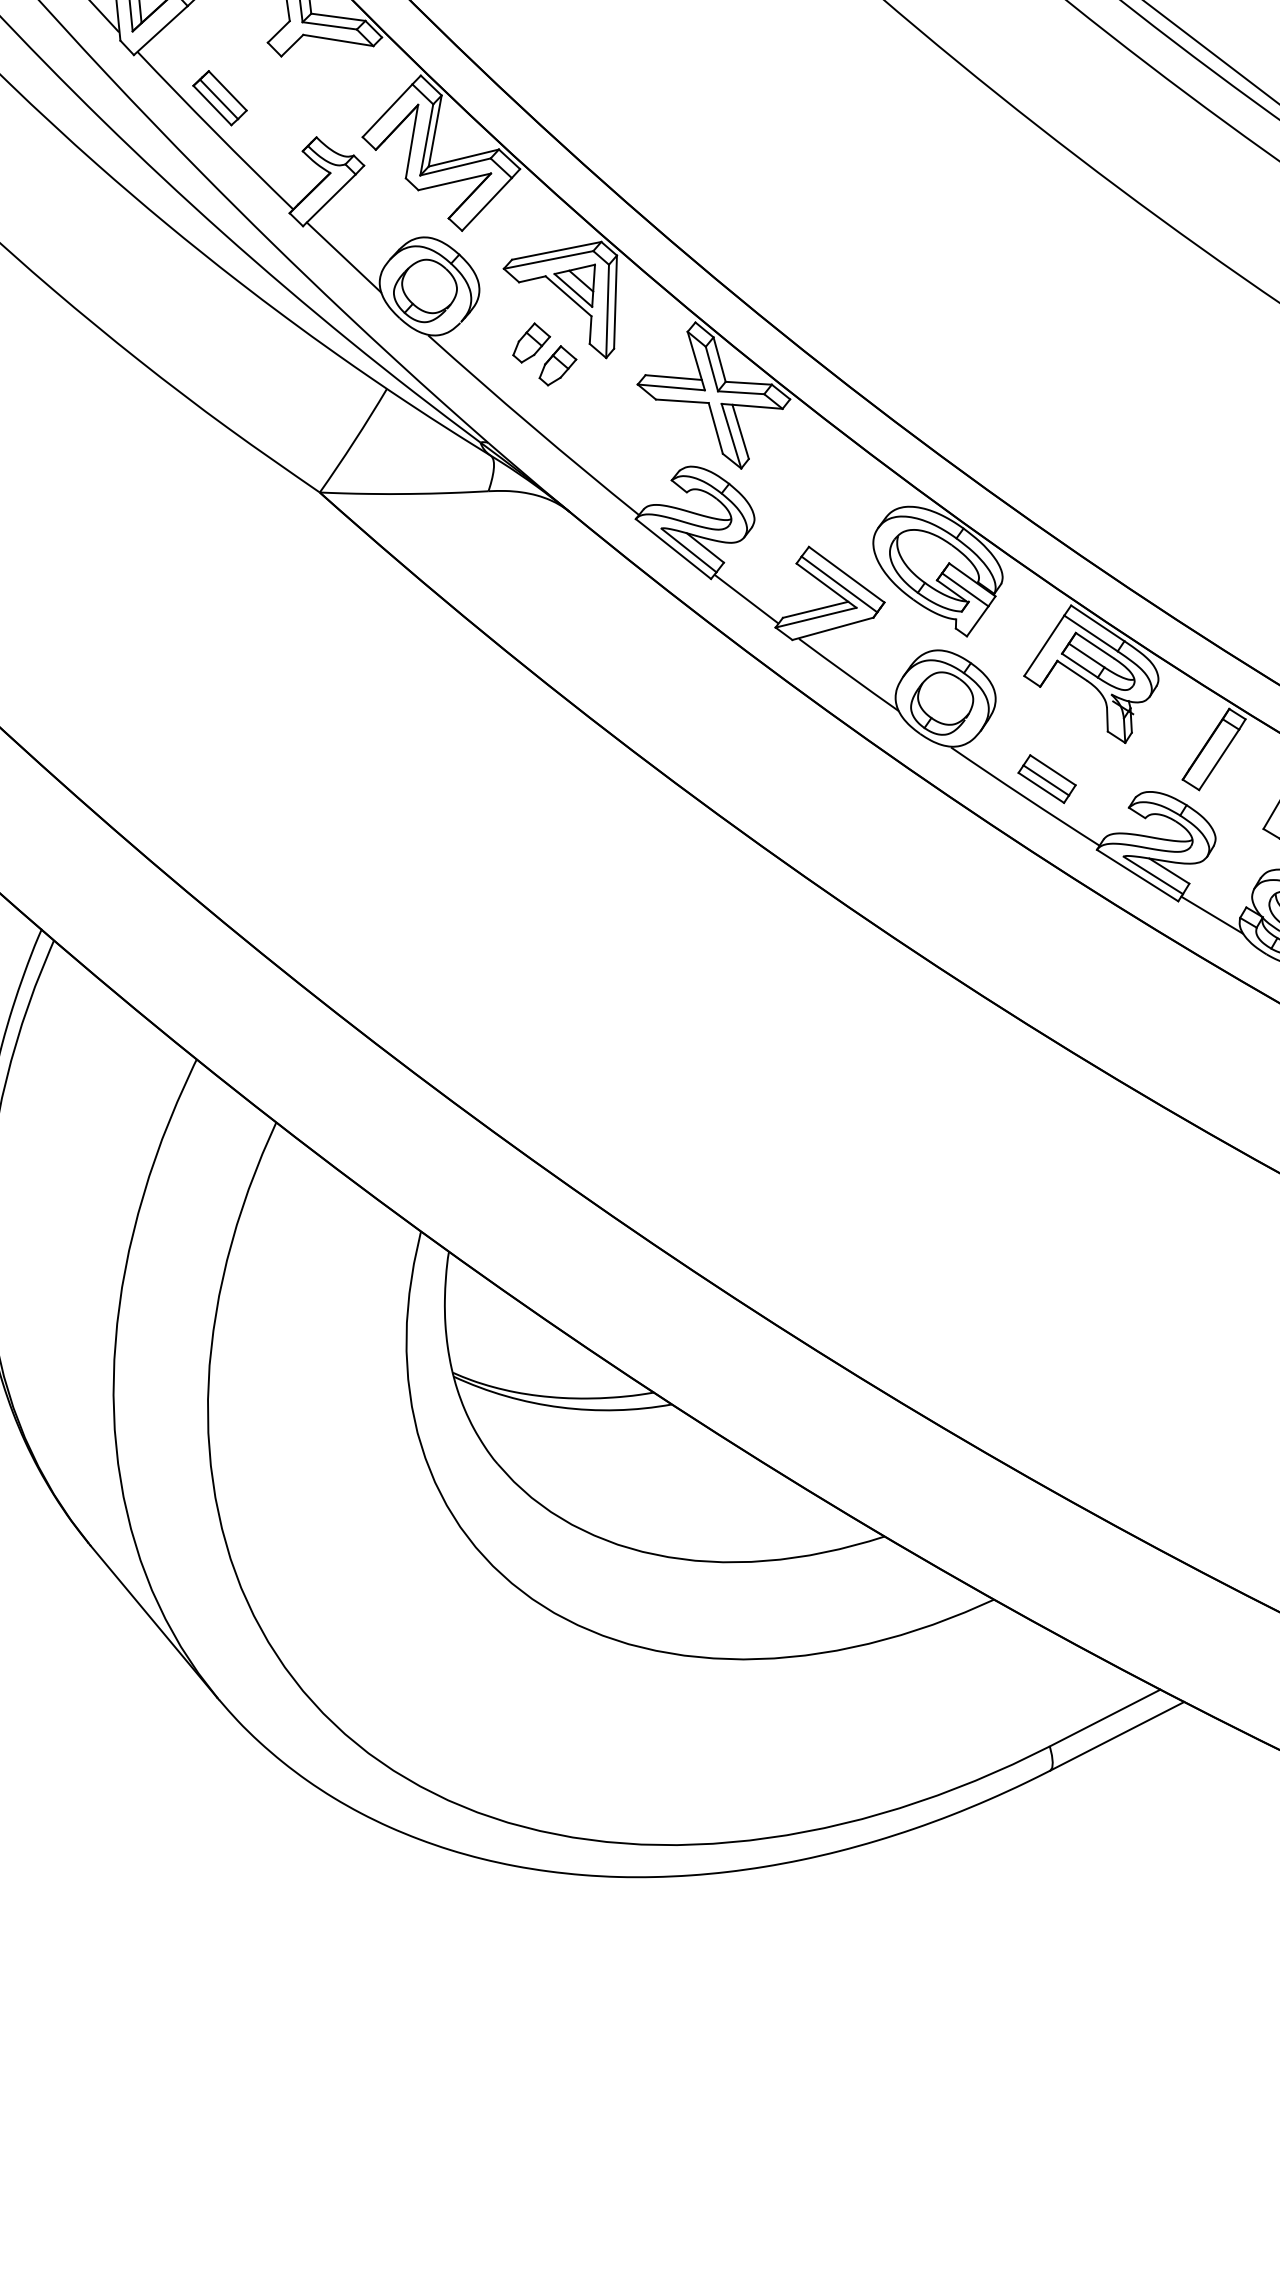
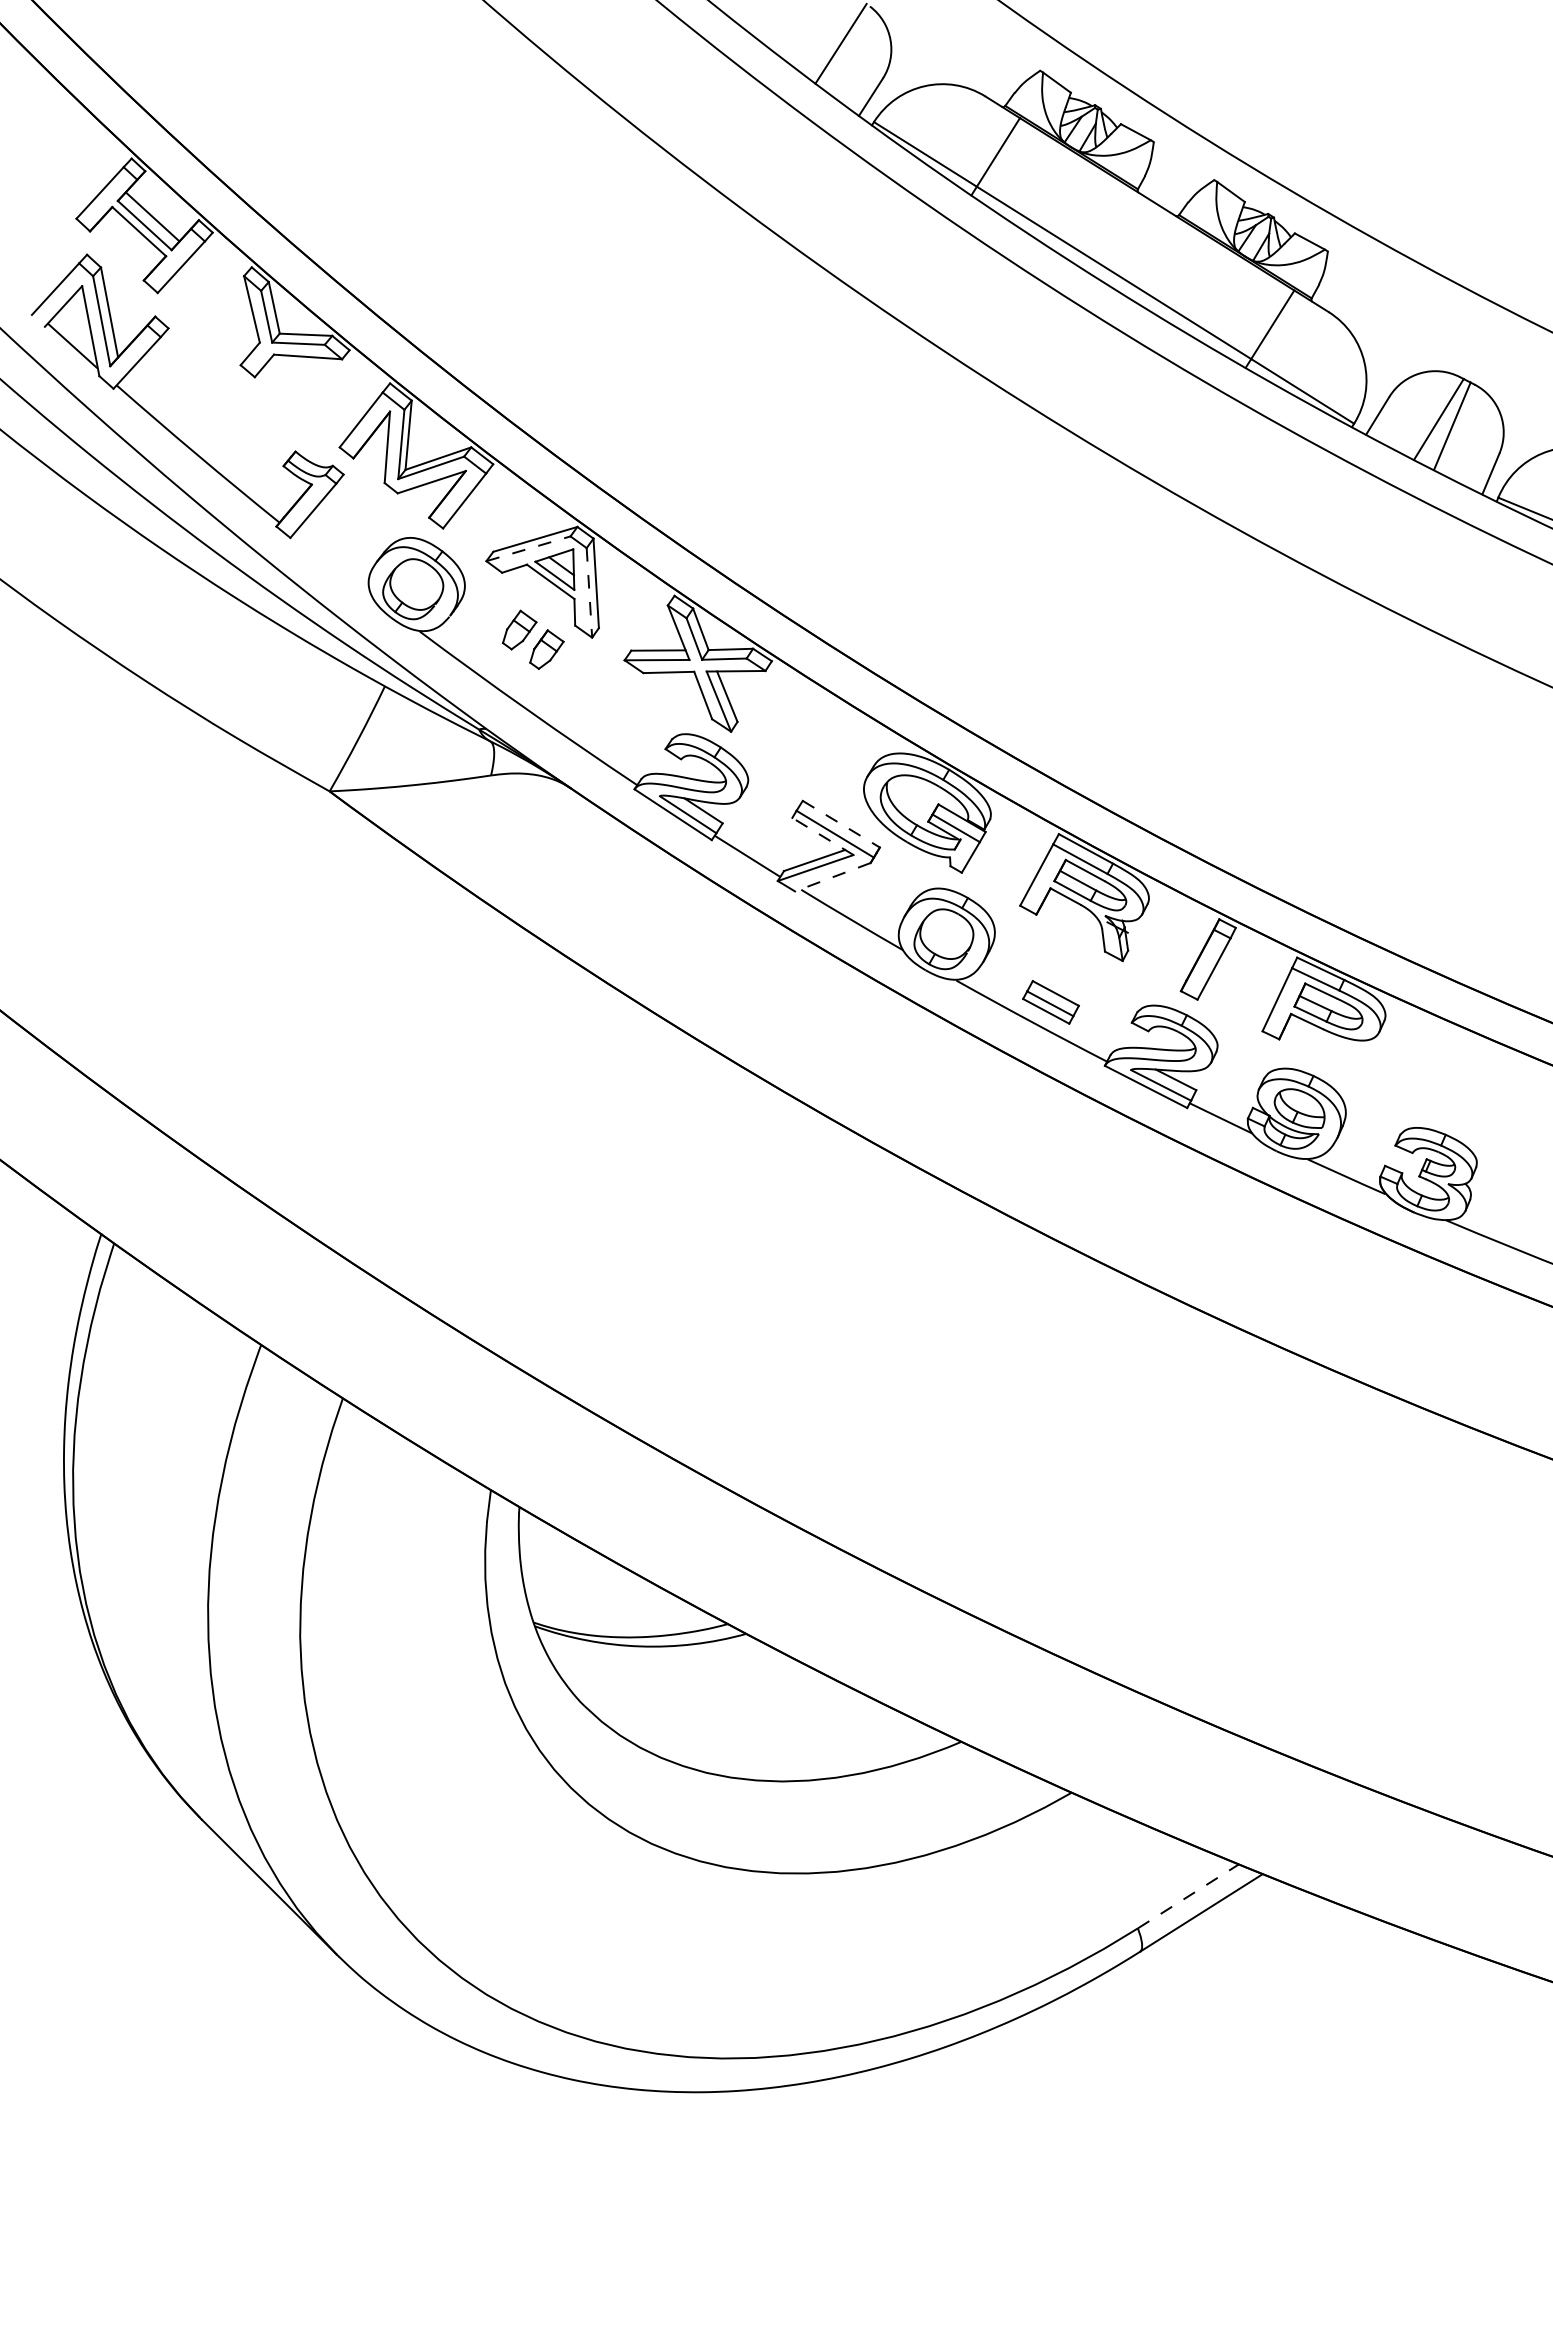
part: (219, 98) -> (199, 422), removed
line: (343, 257) -> (331, 564), removed
line: (548, 259) -> (528, 548), solid -> dashed
line: (607, 310) -> (589, 592), solid -> dashed
line: (846, 575) -> (841, 824), solid -> dashed
line: (826, 585) -> (822, 836), solid -> dashed
line: (832, 629) -> (832, 877), solid -> dashed
line: (1105, 1718) -> (1188, 1896), solid -> dashed

